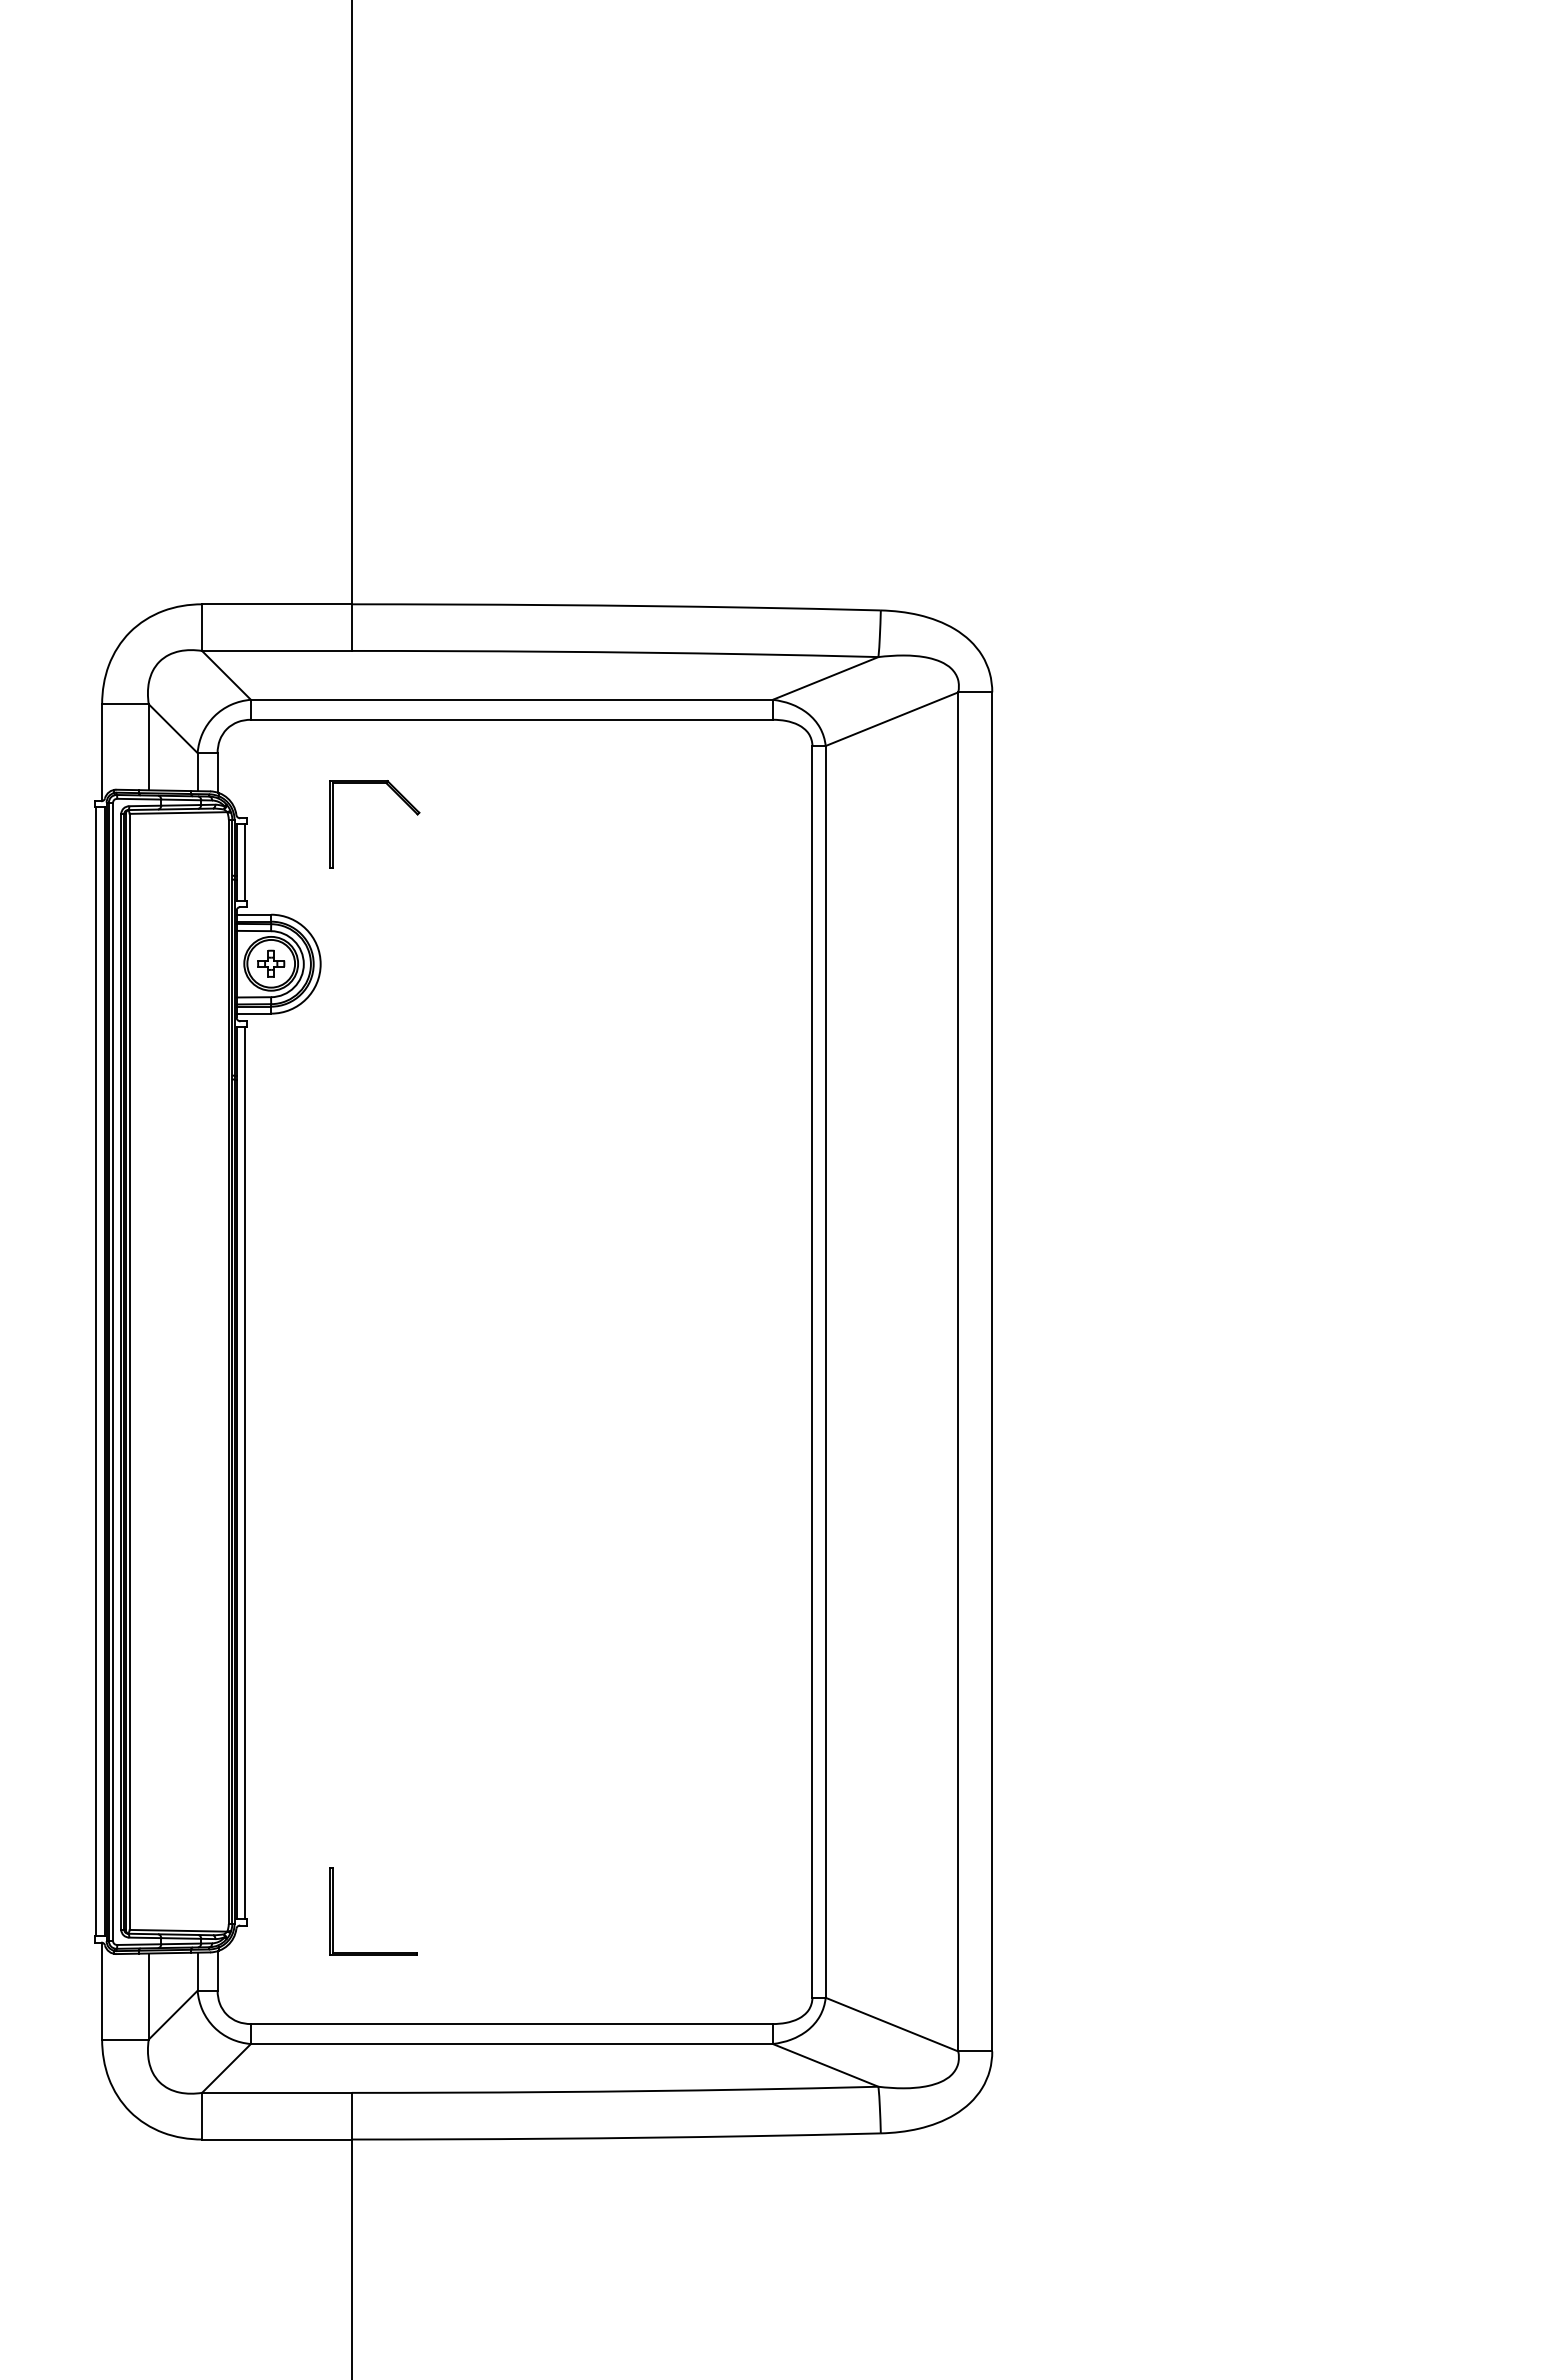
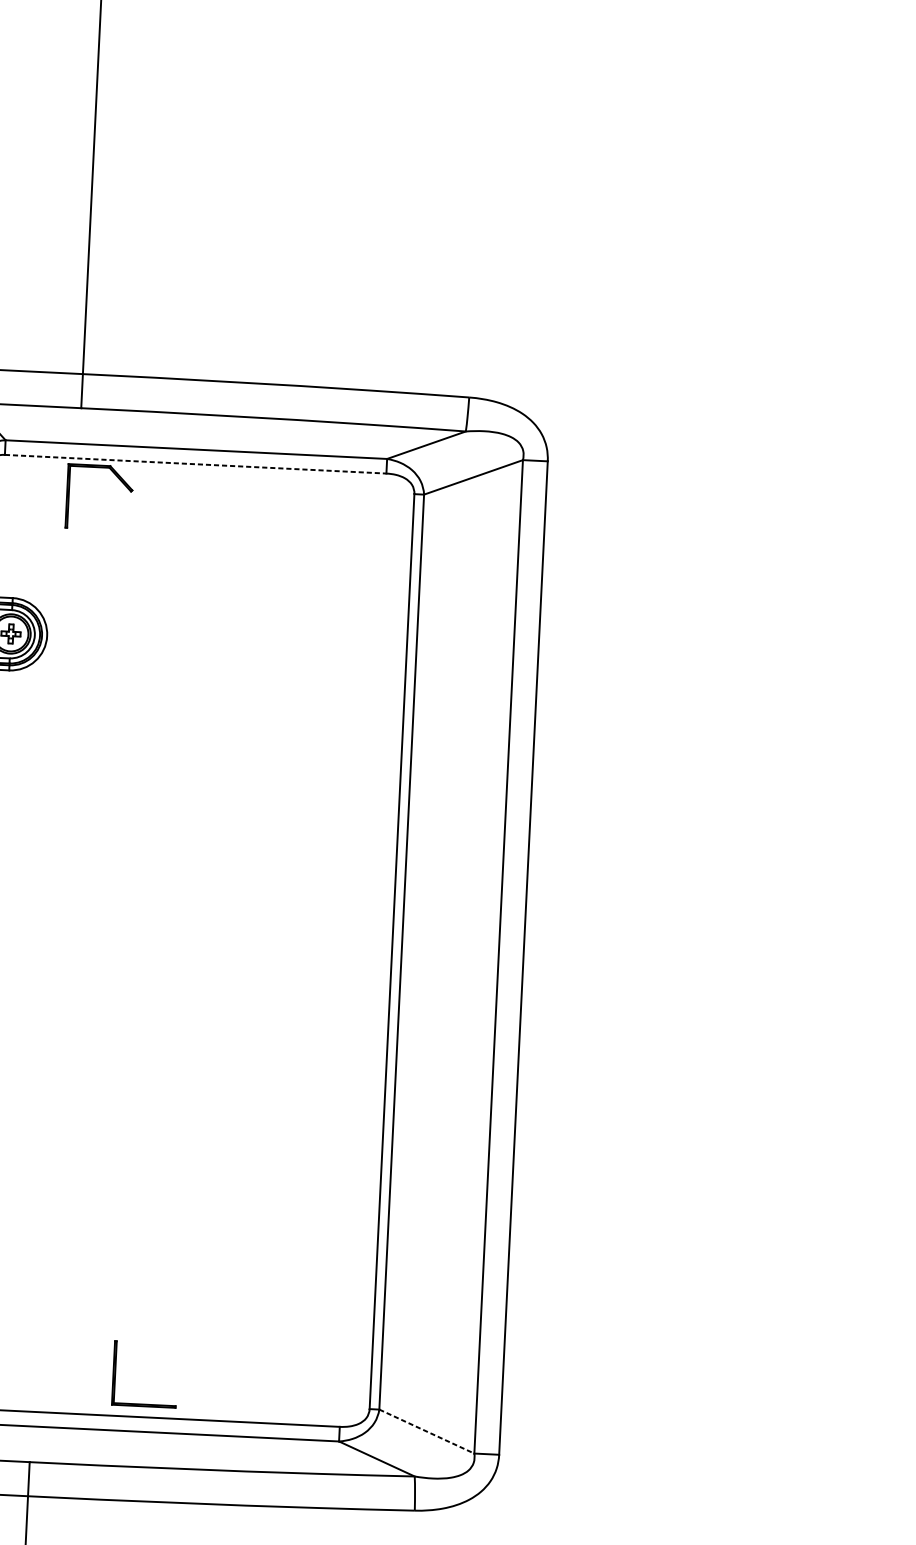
line: (511, 719) -> (195, 464), solid -> dashed
part: (400, 798) -> (119, 479), moved
part: (333, 1911) -> (115, 1373), moved
line: (892, 2024) -> (427, 1431), solid -> dashed

